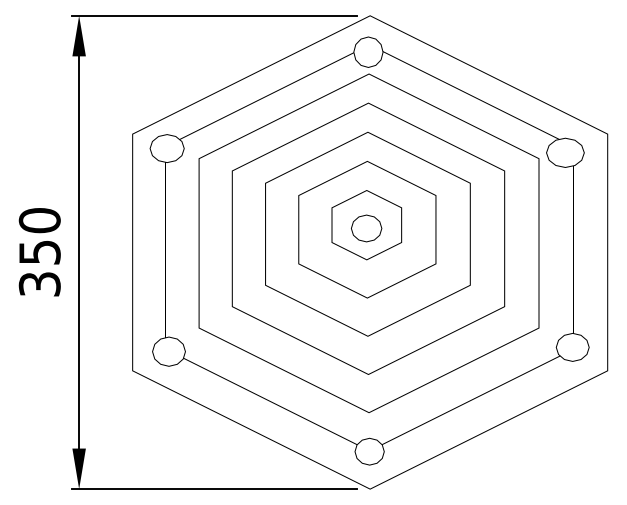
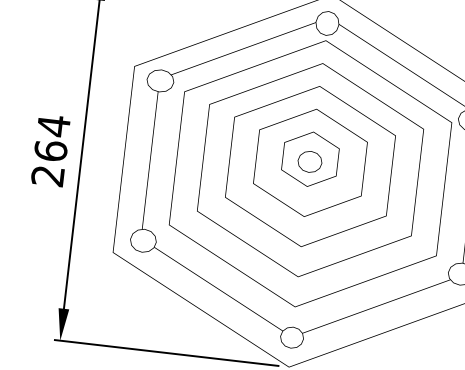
text: (39, 251) -> (50, 150), 350 -> 264

